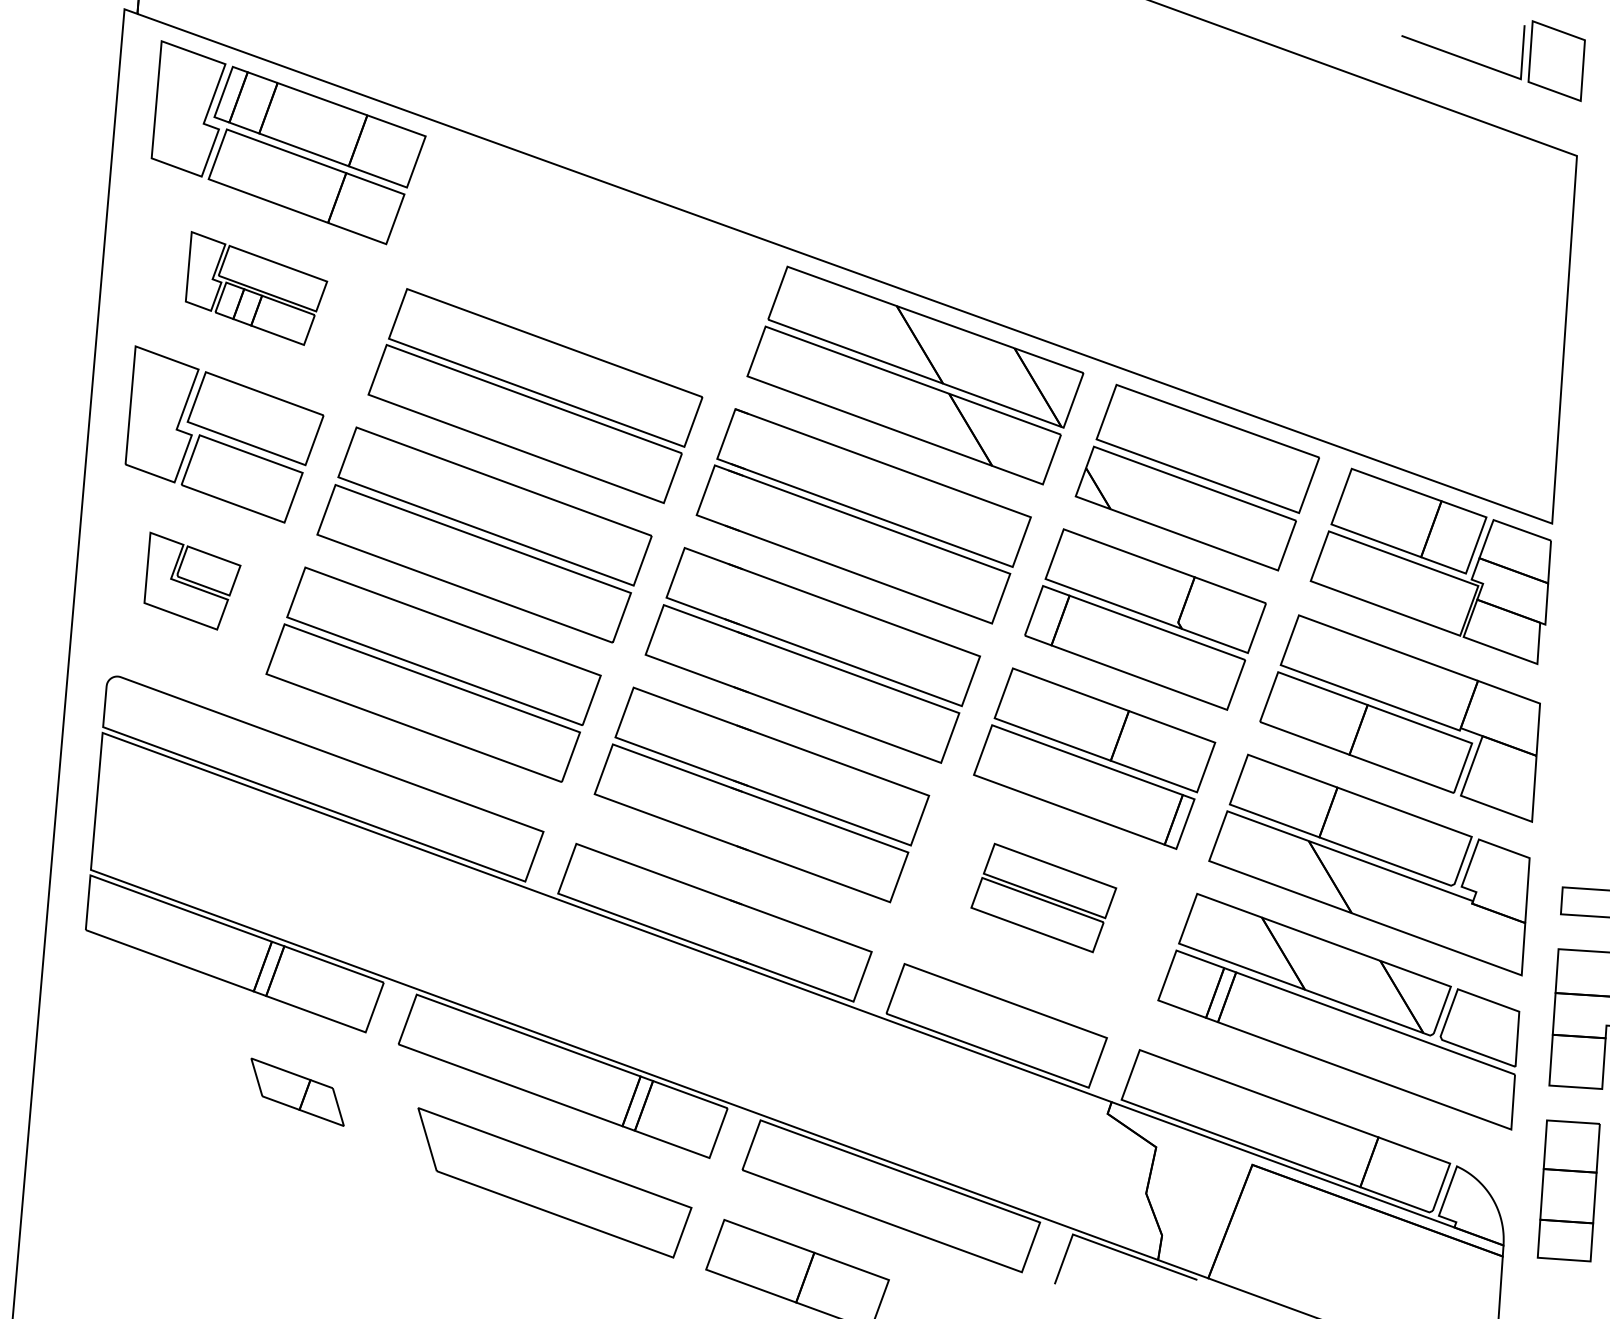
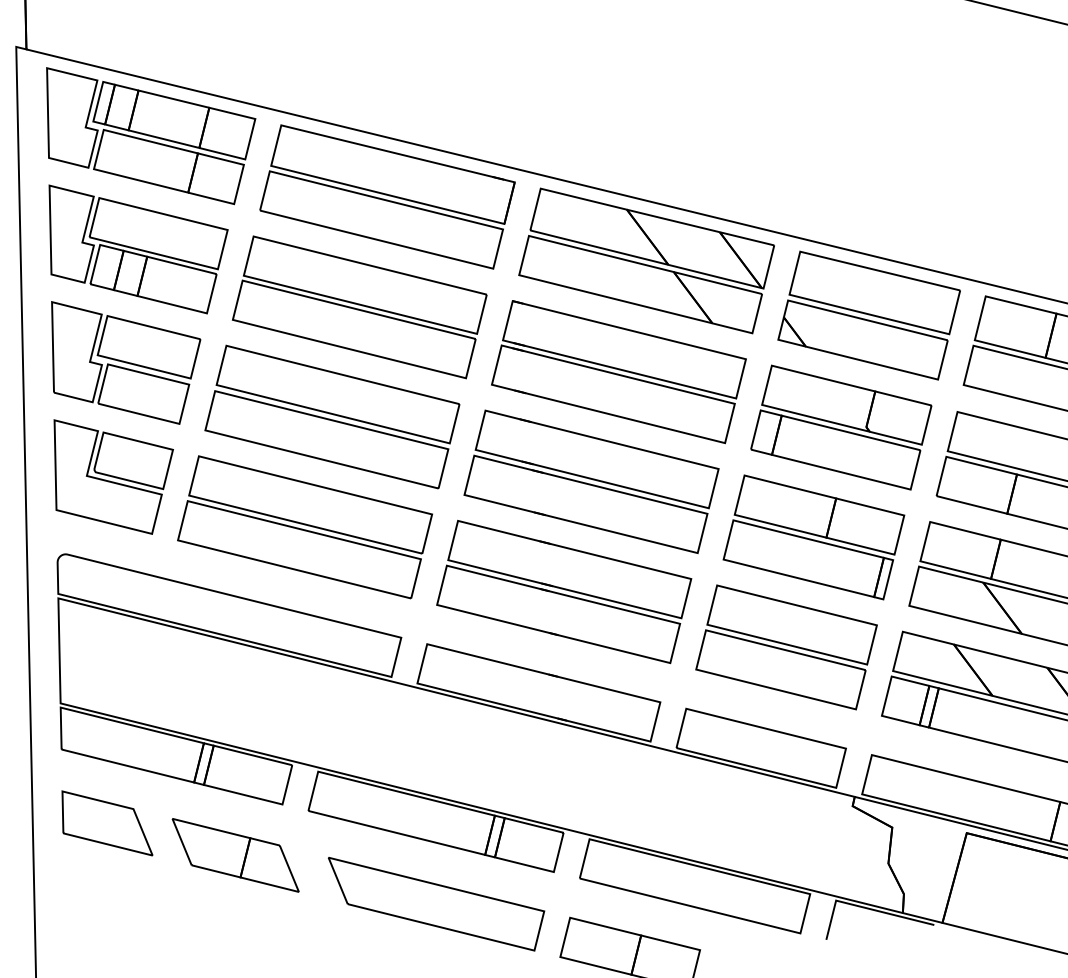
part: (586, 256) -> (387, 197), added
part: (256, 288) -> (139, 248), size x1.67
part: (192, 580) -> (114, 475), size x1.67
part: (1043, 897) -> (786, 647), size x1.67
part: (132, 1032) -> (105, 823), added
part: (297, 1092) -> (235, 855), size x1.67

